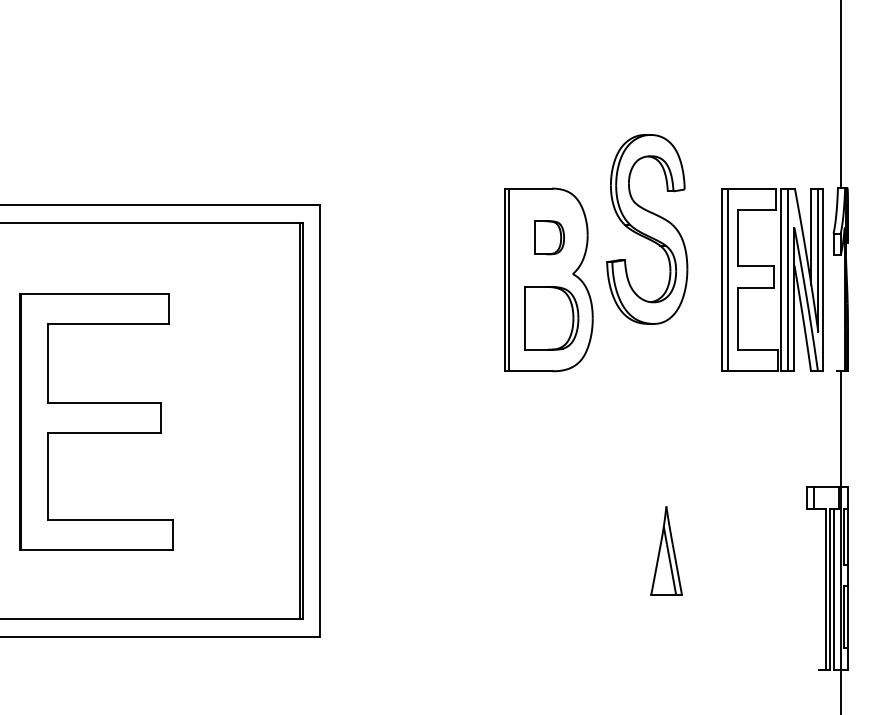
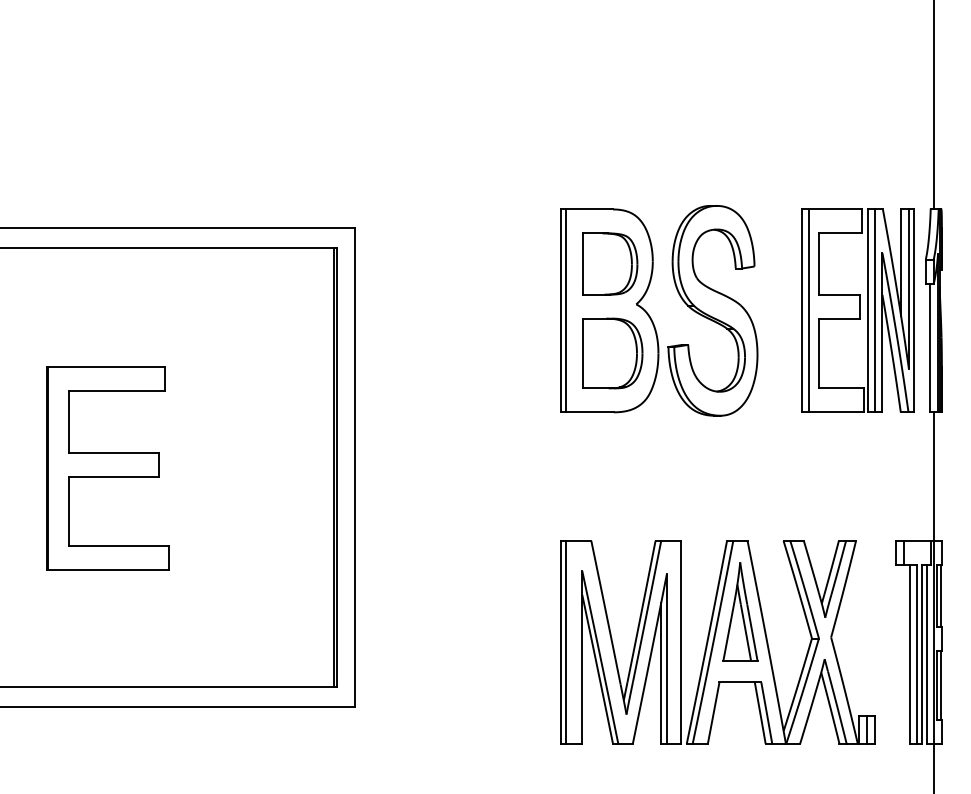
part: (646, 229) -> (712, 310), moved
part: (549, 237) -> (610, 263), size x1.67
line: (837, 312) -> (930, 347), added
part: (96, 421) -> (107, 468), size x0.71
part: (645, 578) -> (717, 642), added
line: (818, 588) -> (909, 653), added

